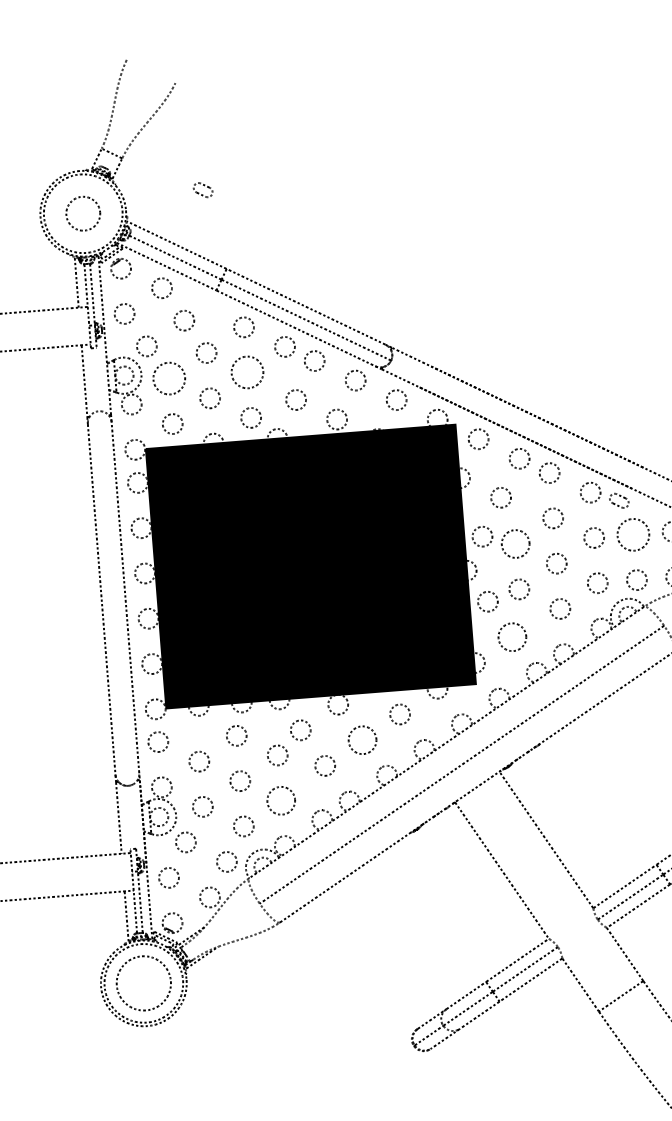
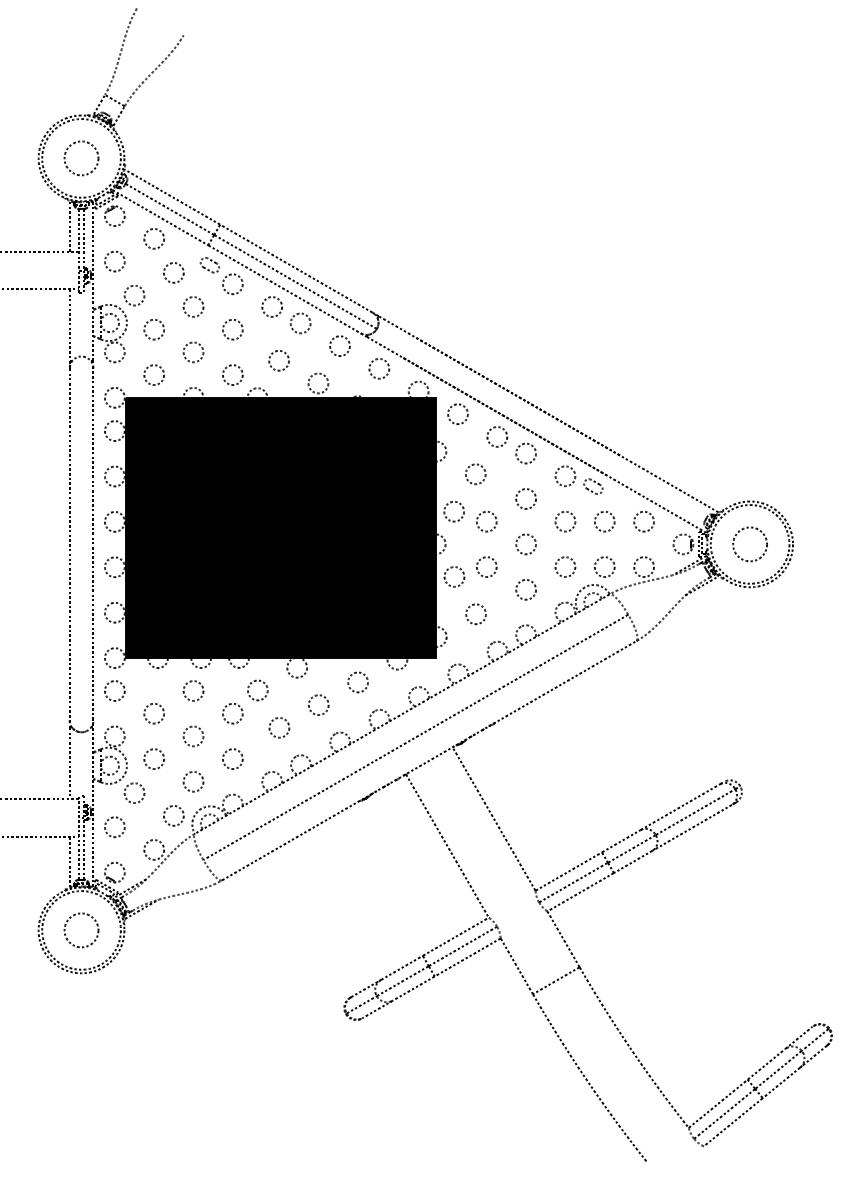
part: (202, 190) -> (209, 265), moved
circle: (247, 372) -> (232, 329), size x0.62
circle: (168, 378) -> (153, 329), size x0.62
circle: (633, 534) -> (604, 521), size x0.62
circle: (515, 543) -> (486, 521), size x0.71
circle: (511, 637) -> (475, 614), size x0.71
circle: (362, 739) -> (318, 704), size x0.71
circle: (280, 800) -> (232, 758), size x0.71
circle: (143, 983) -> (81, 930), size x0.62

